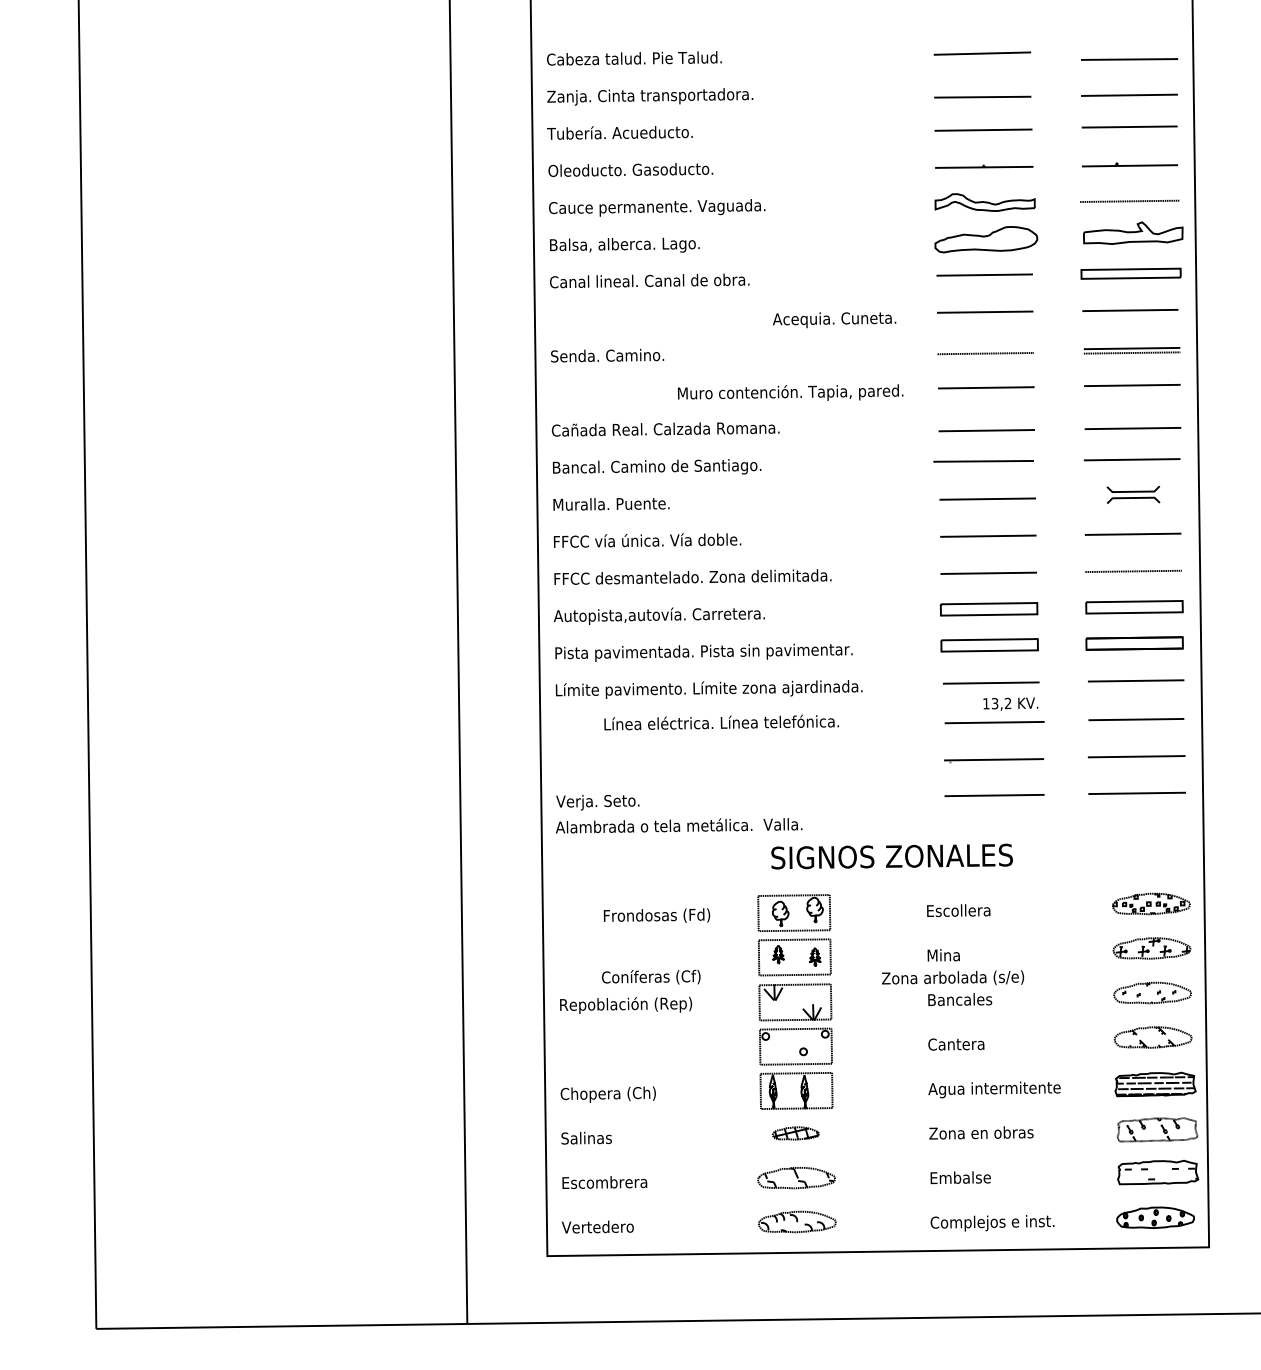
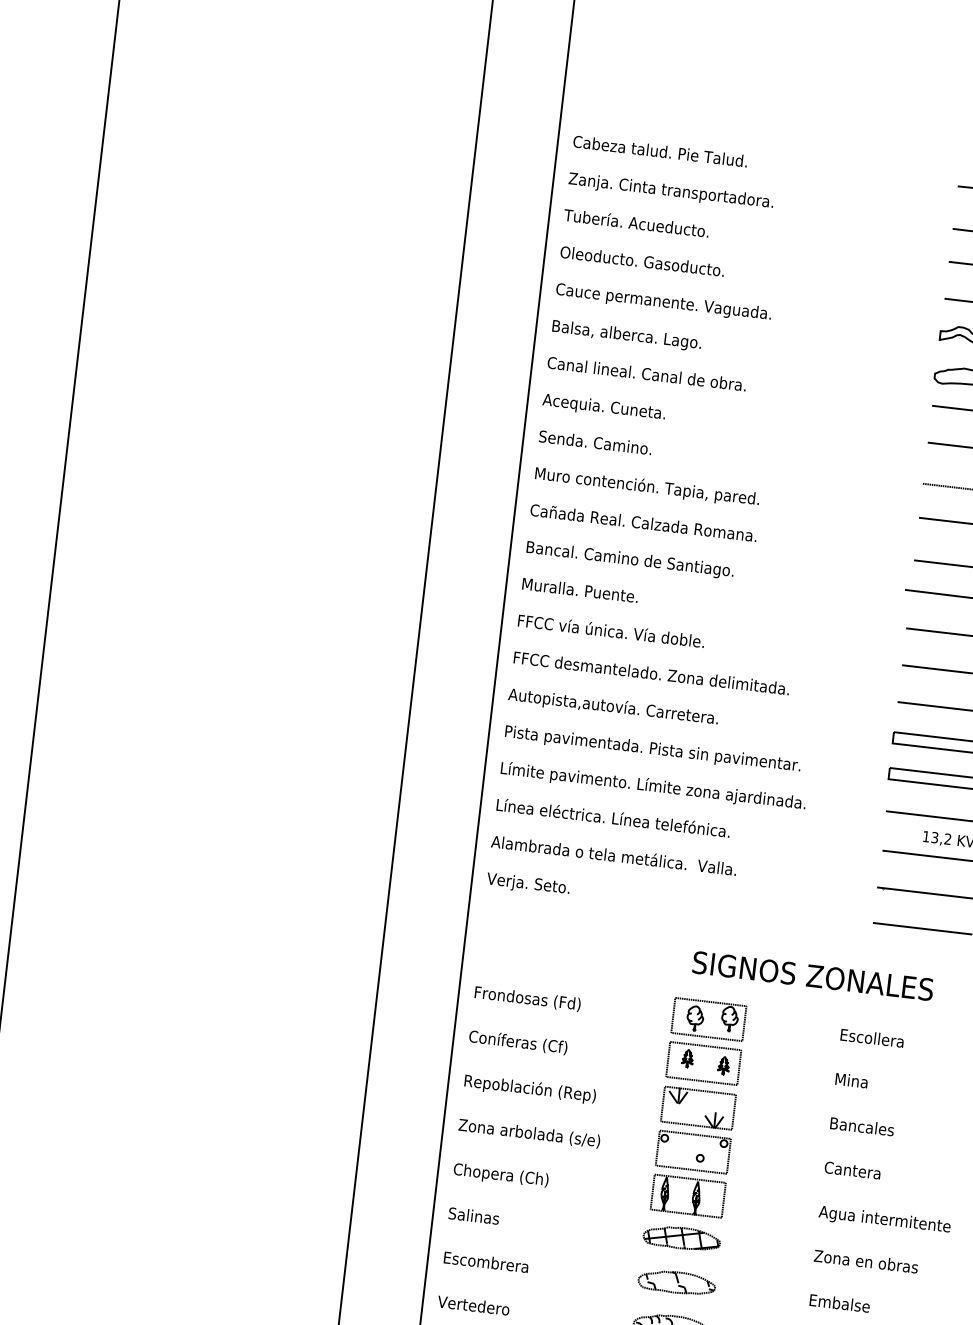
text: (834, 320) -> (603, 408), moved
text: (790, 392) -> (647, 486), moved
text: (721, 722) -> (613, 817), moved
text: (678, 825) -> (613, 855), moved
text: (656, 915) -> (527, 998), moved
text: (651, 976) -> (518, 1041), moved
text: (953, 977) -> (530, 1132), moved
part: (795, 1133) -> (681, 1238), size x1.67

